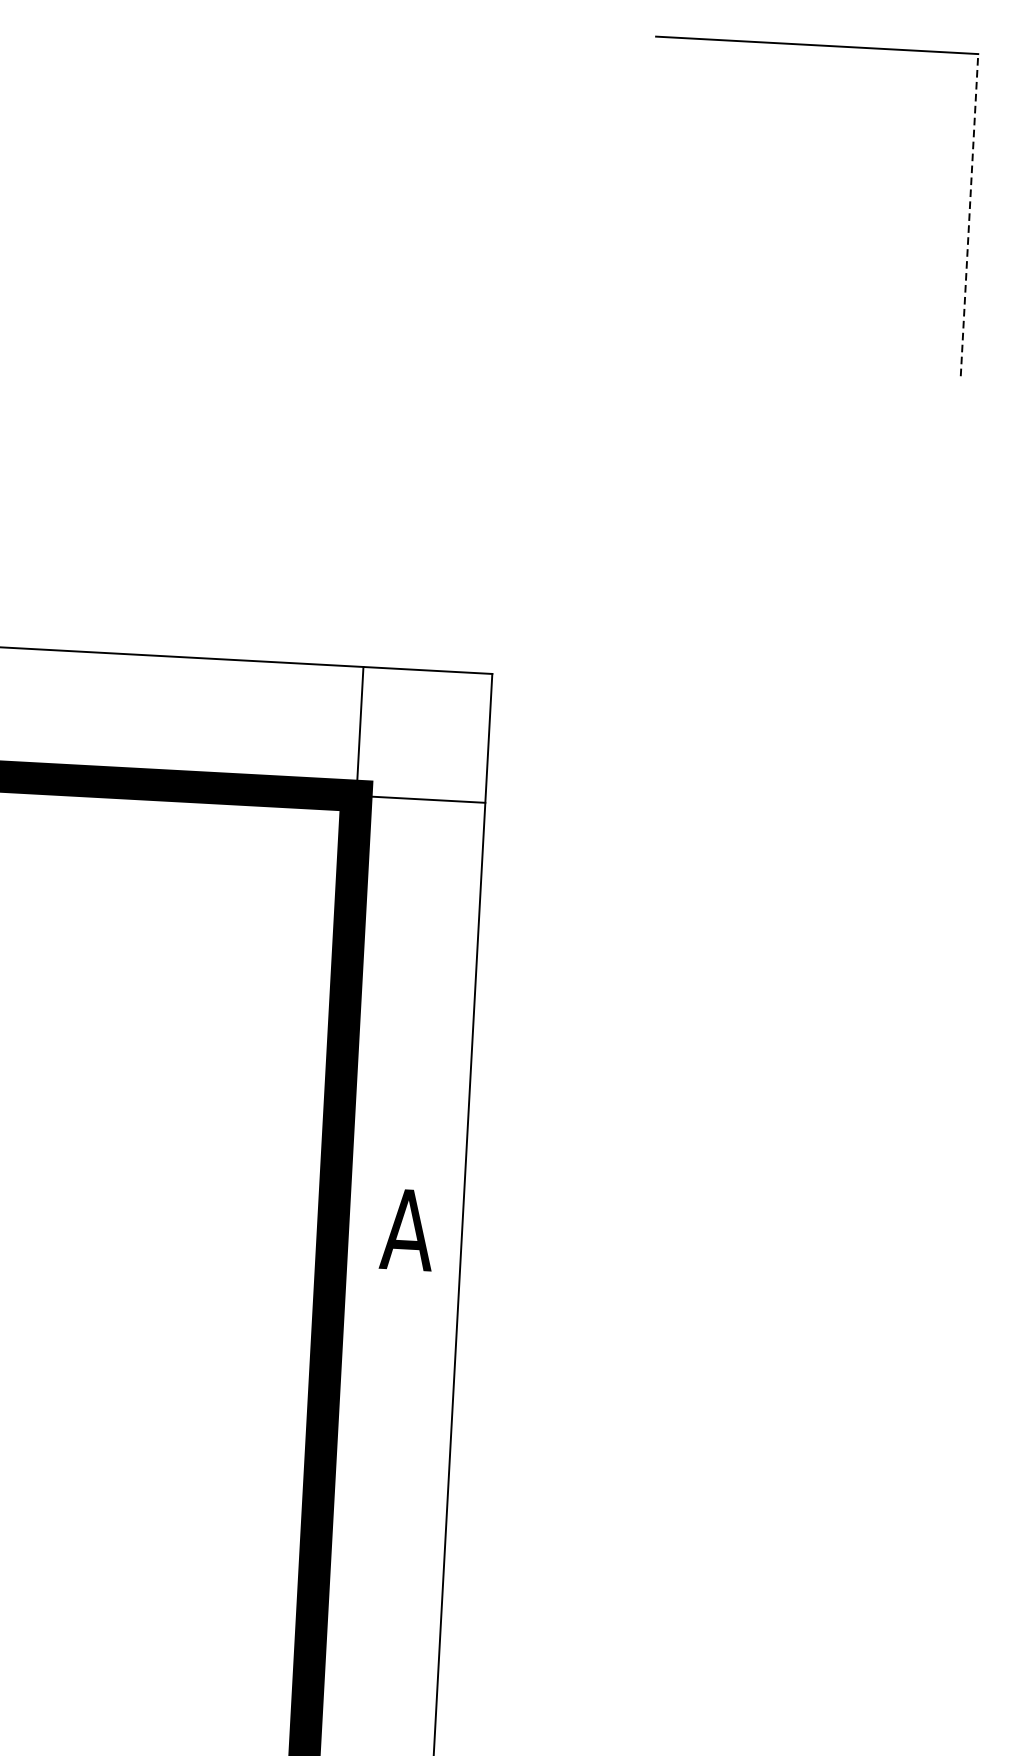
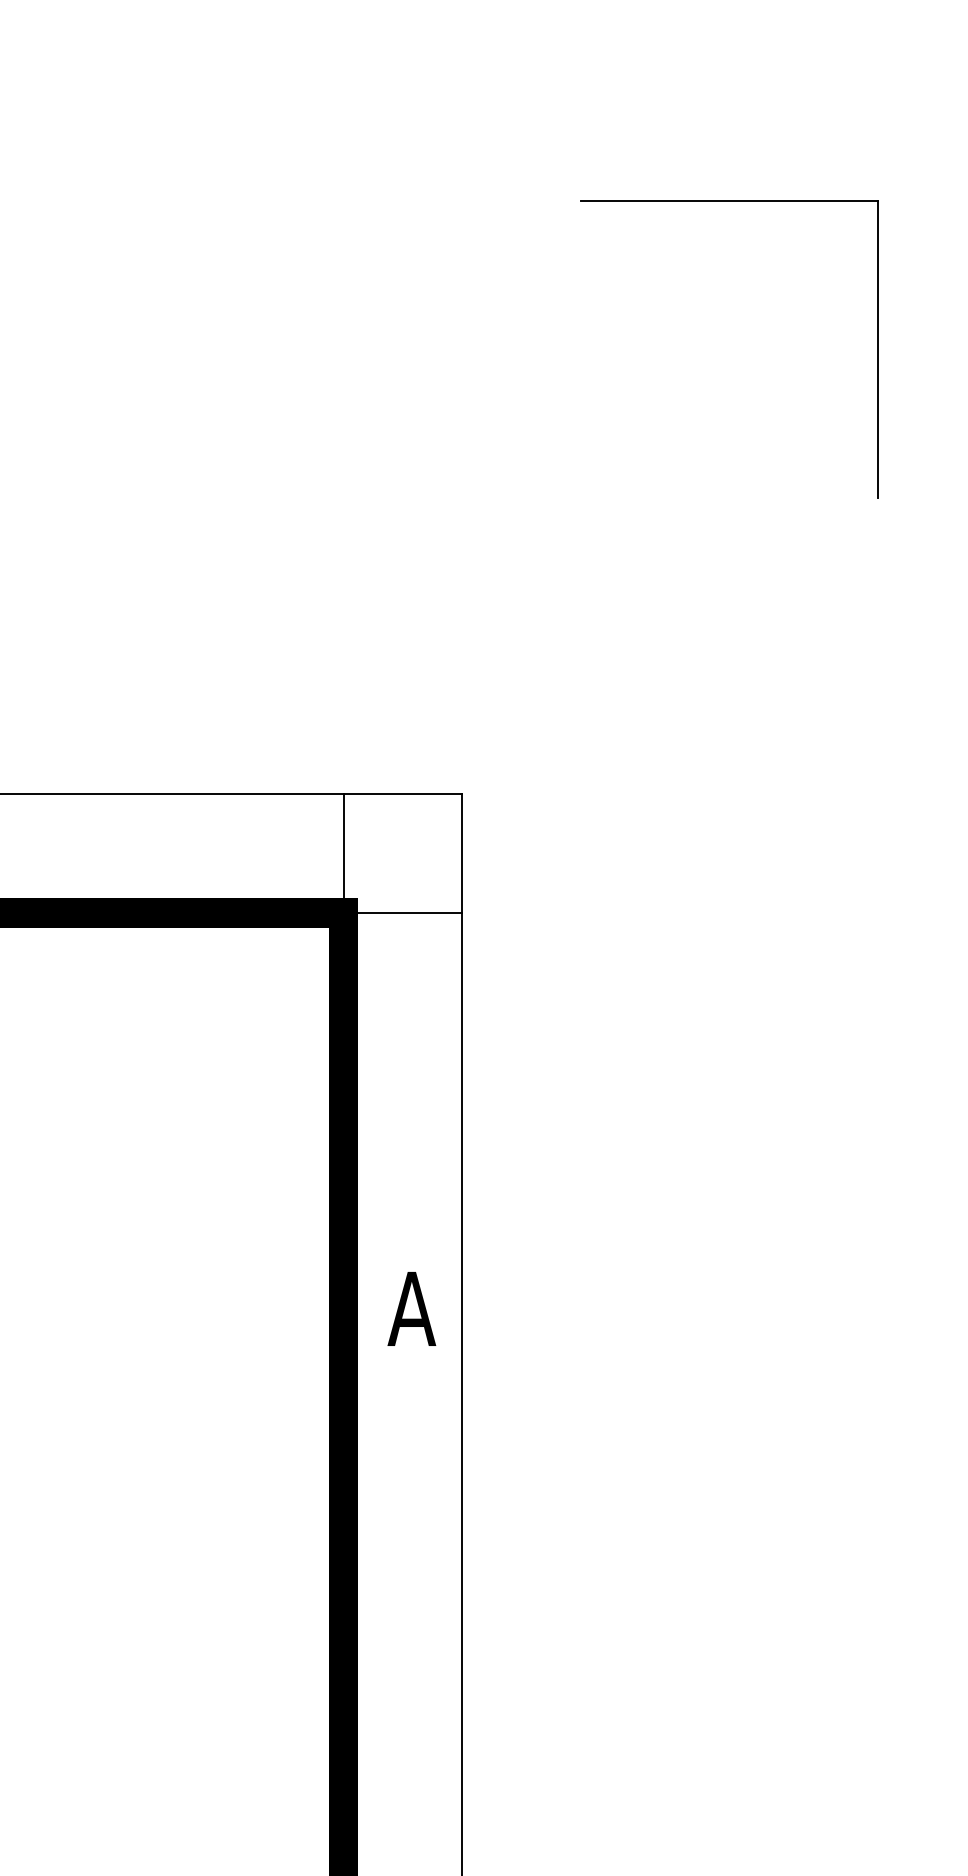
line: (969, 214) -> (877, 348), dashed -> solid

